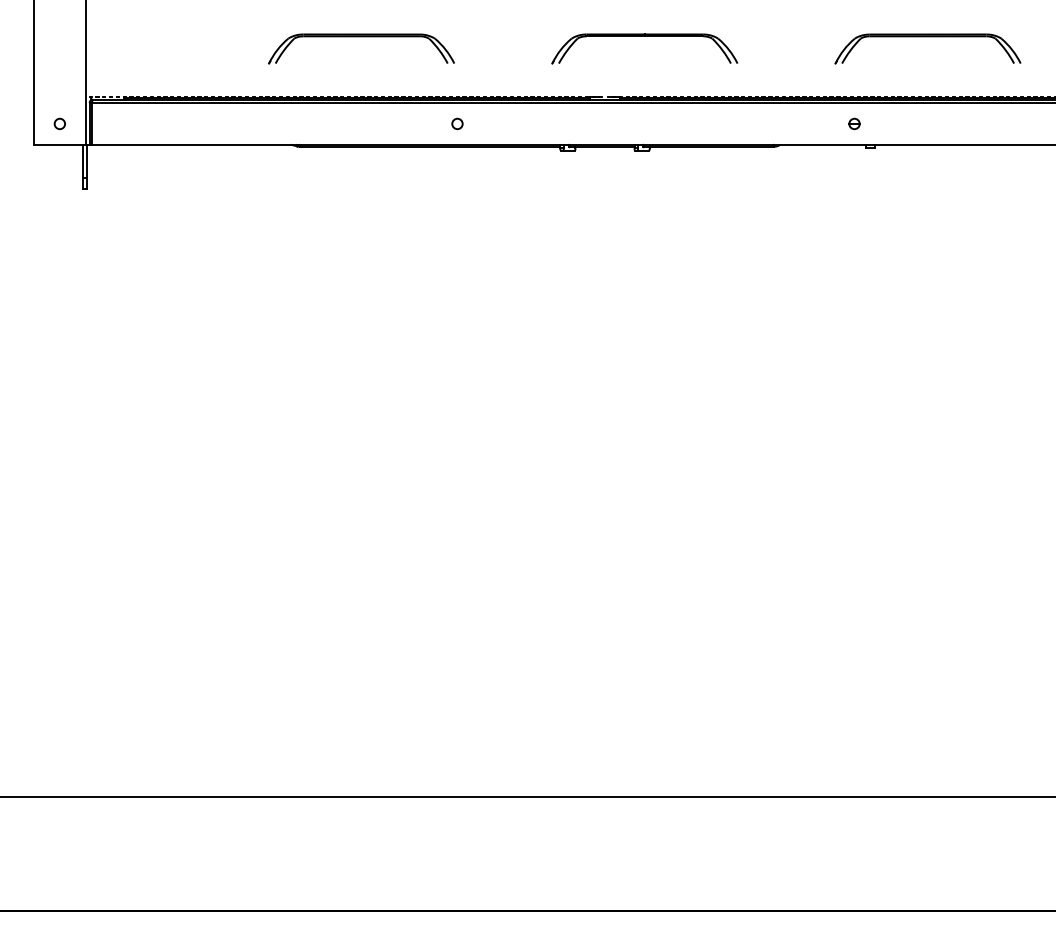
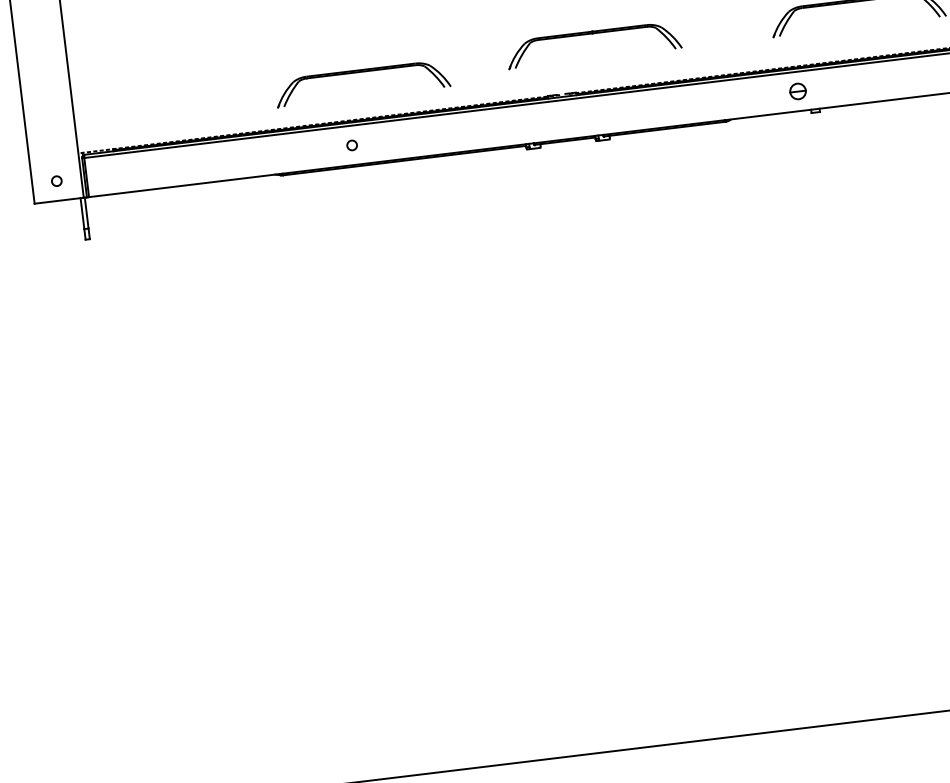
part: (361, 37) -> (361, 72), moved
circle: (457, 123) -> (352, 145), moved
part: (854, 123) -> (797, 91), size x1.6

